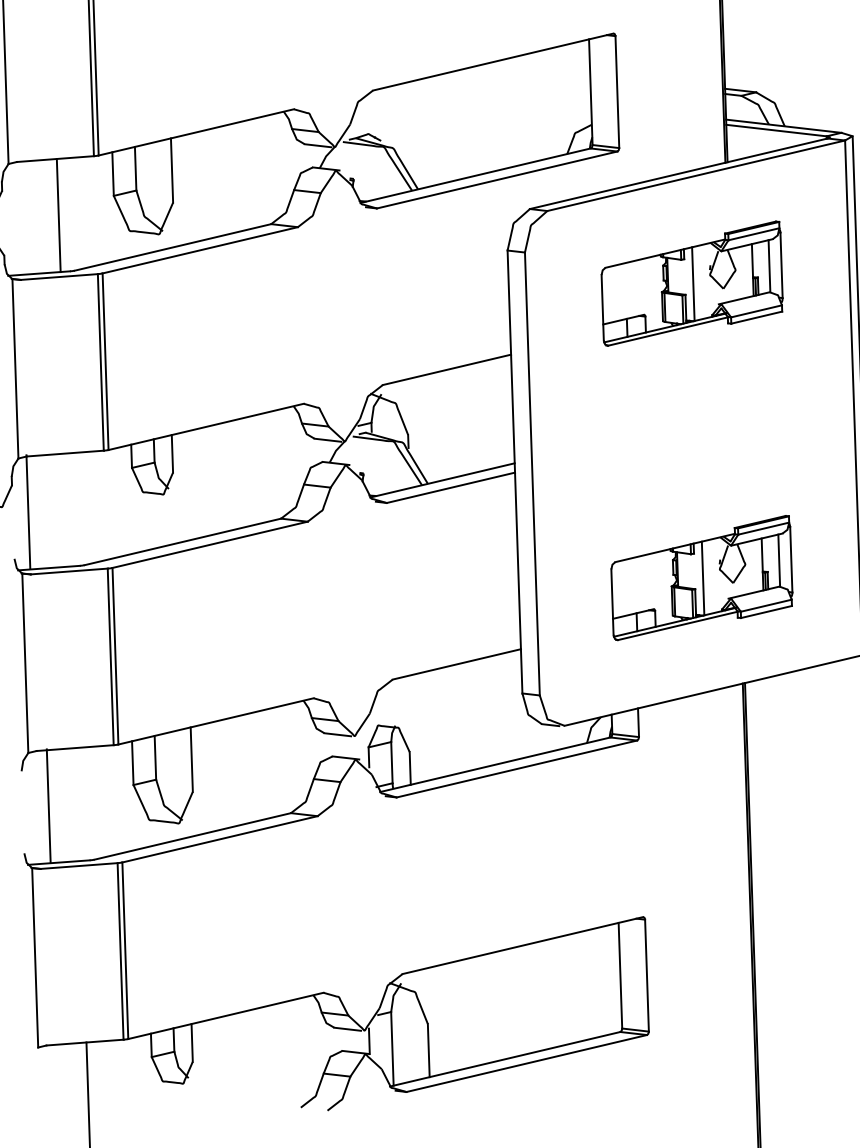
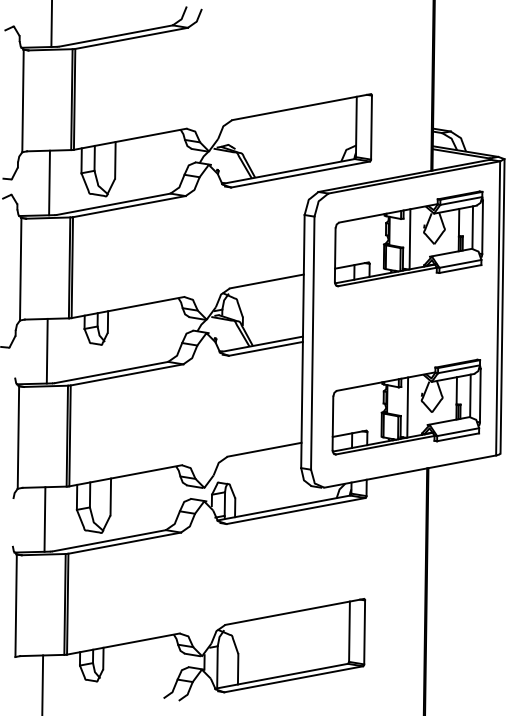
part: (691, 283) -> (408, 238), size x1.43
line: (27, 510) -> (46, 350), moved
part: (701, 577) -> (406, 406), size x1.43
line: (47, 805) -> (44, 519), moved

